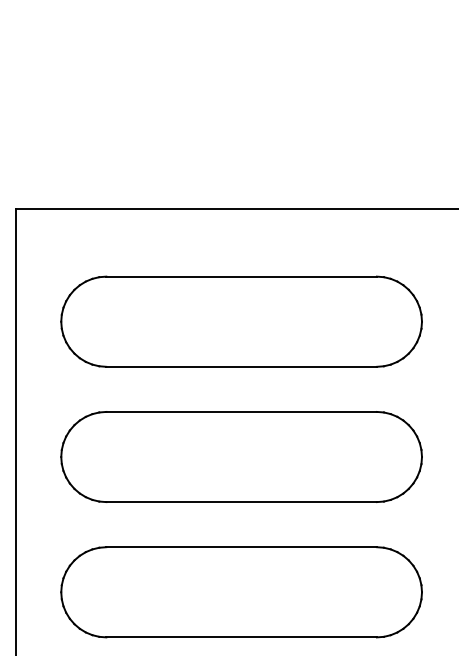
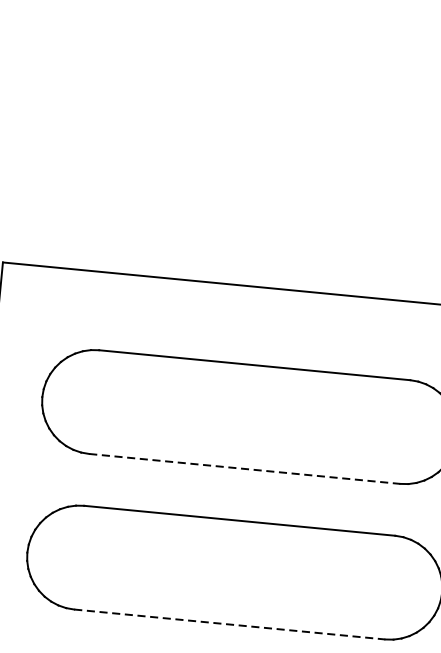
line: (242, 366) -> (245, 468), solid -> dashed
line: (242, 502) -> (230, 625), solid -> dashed

